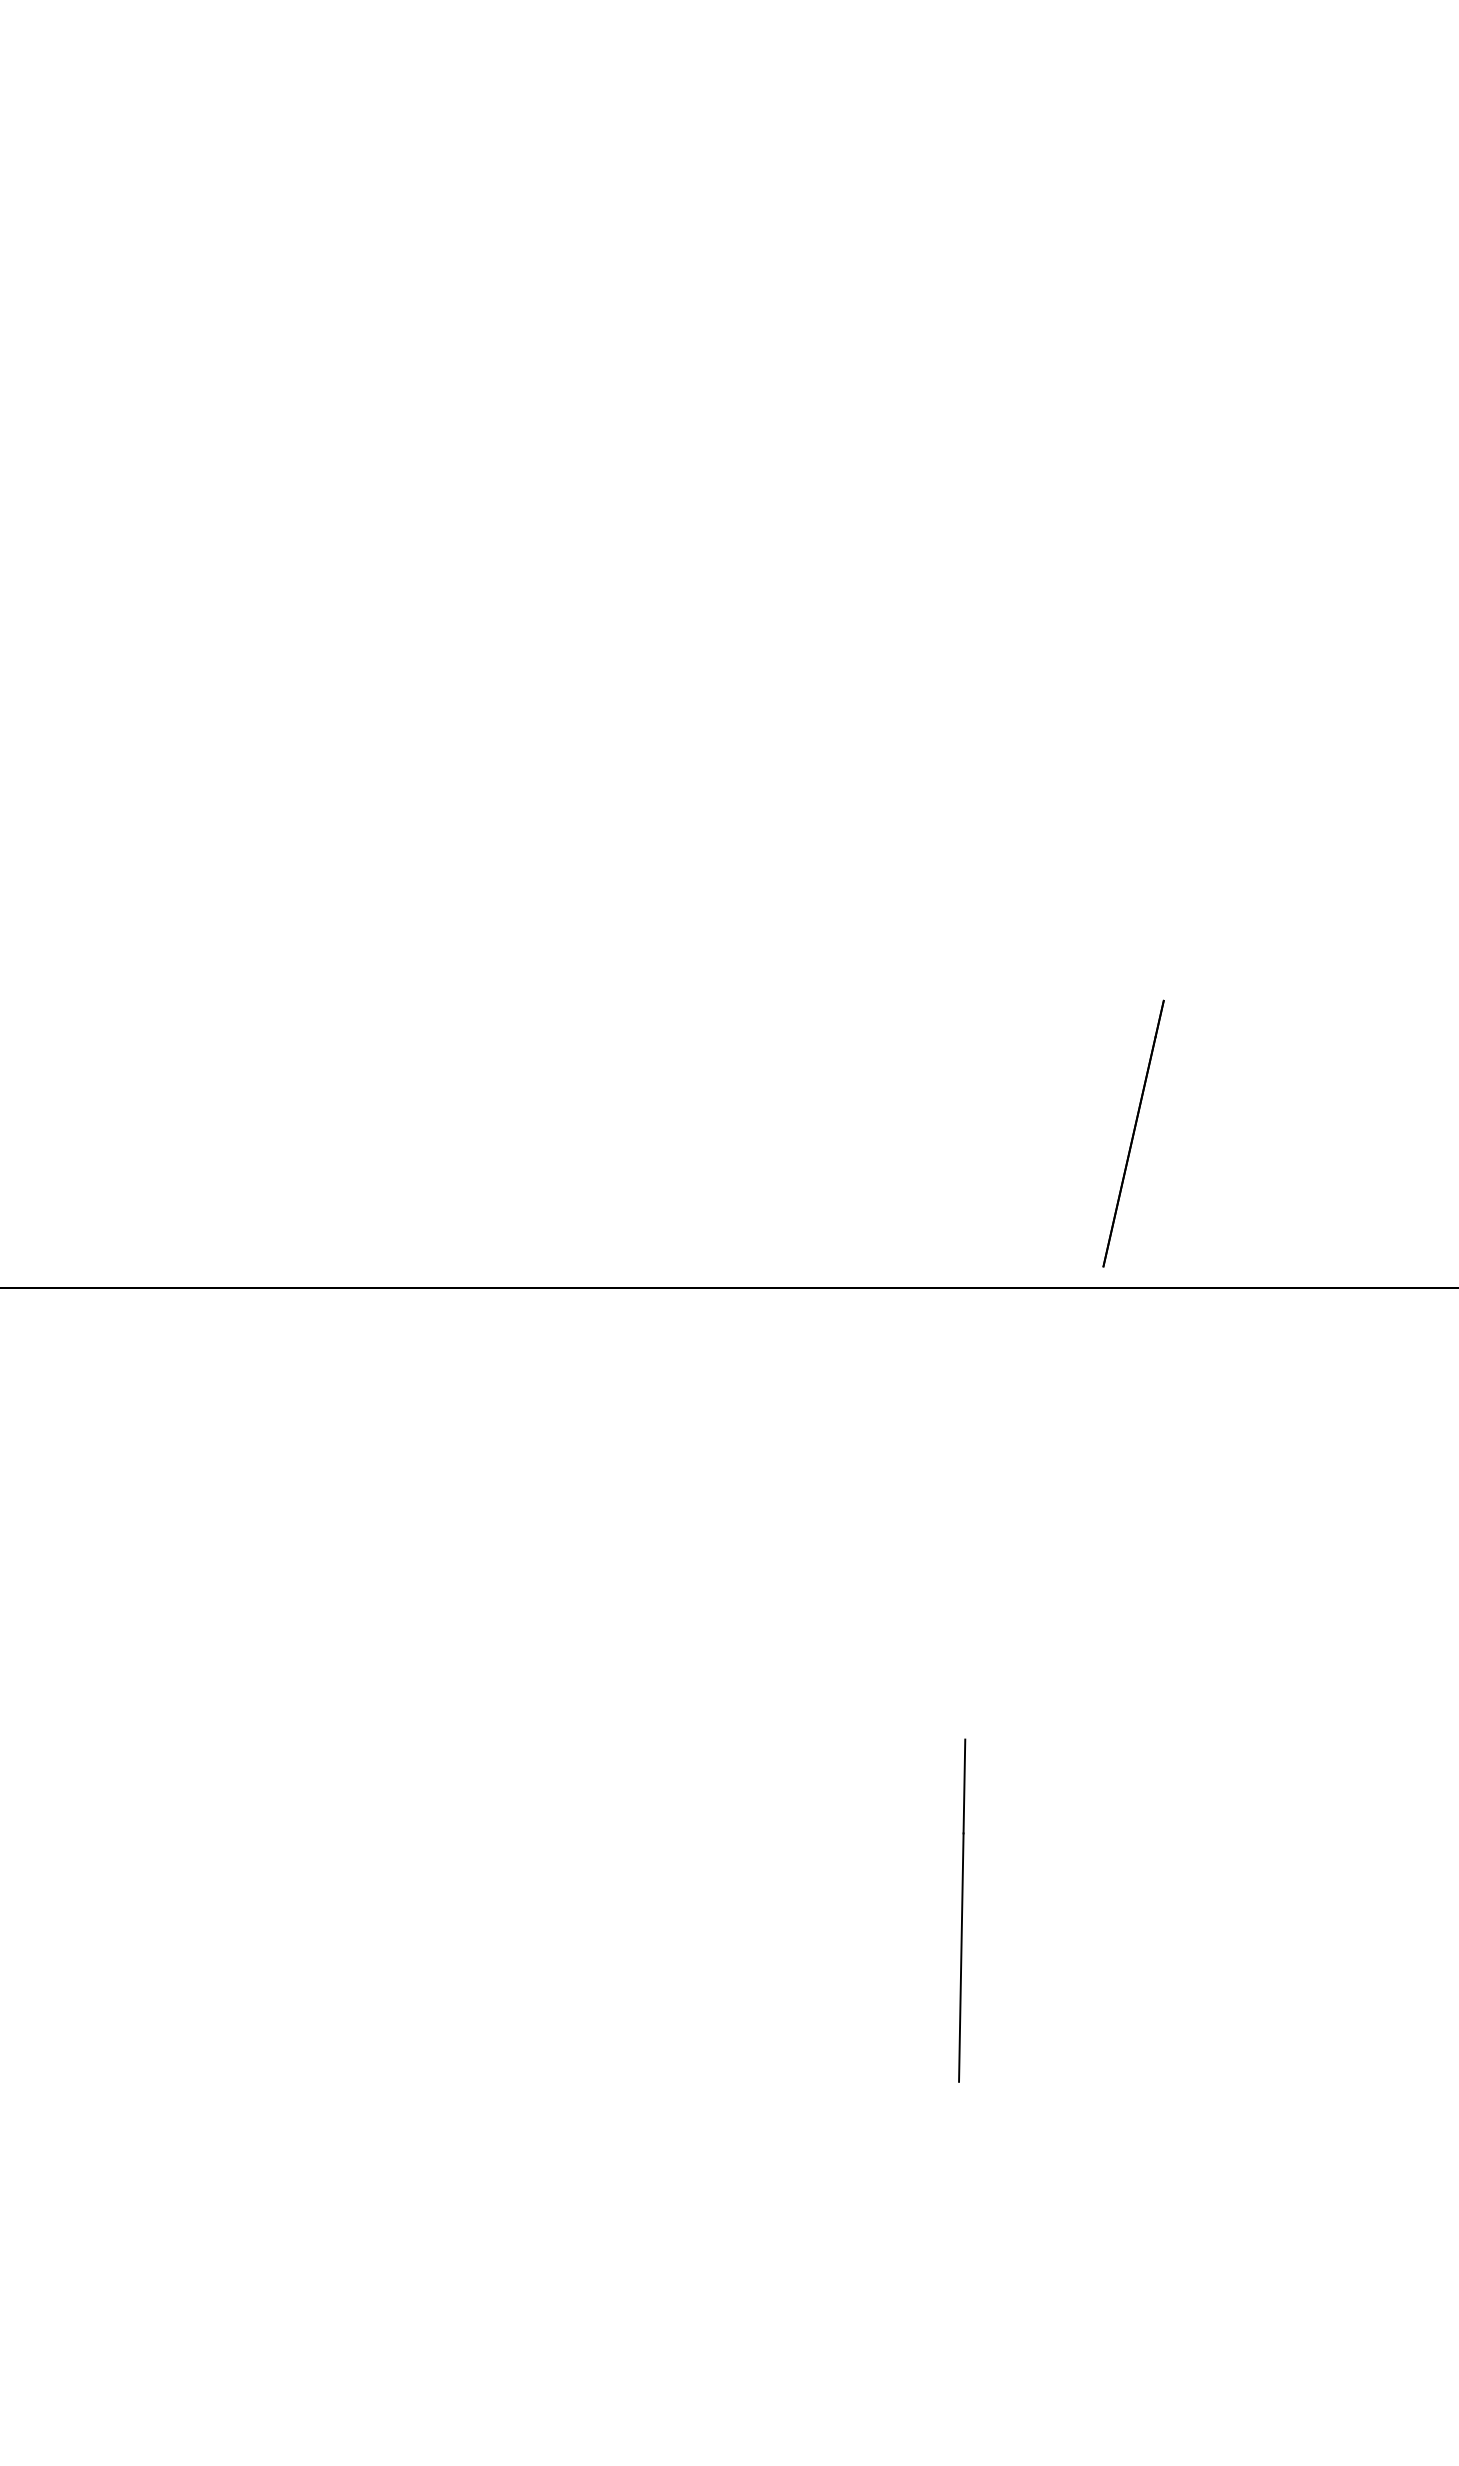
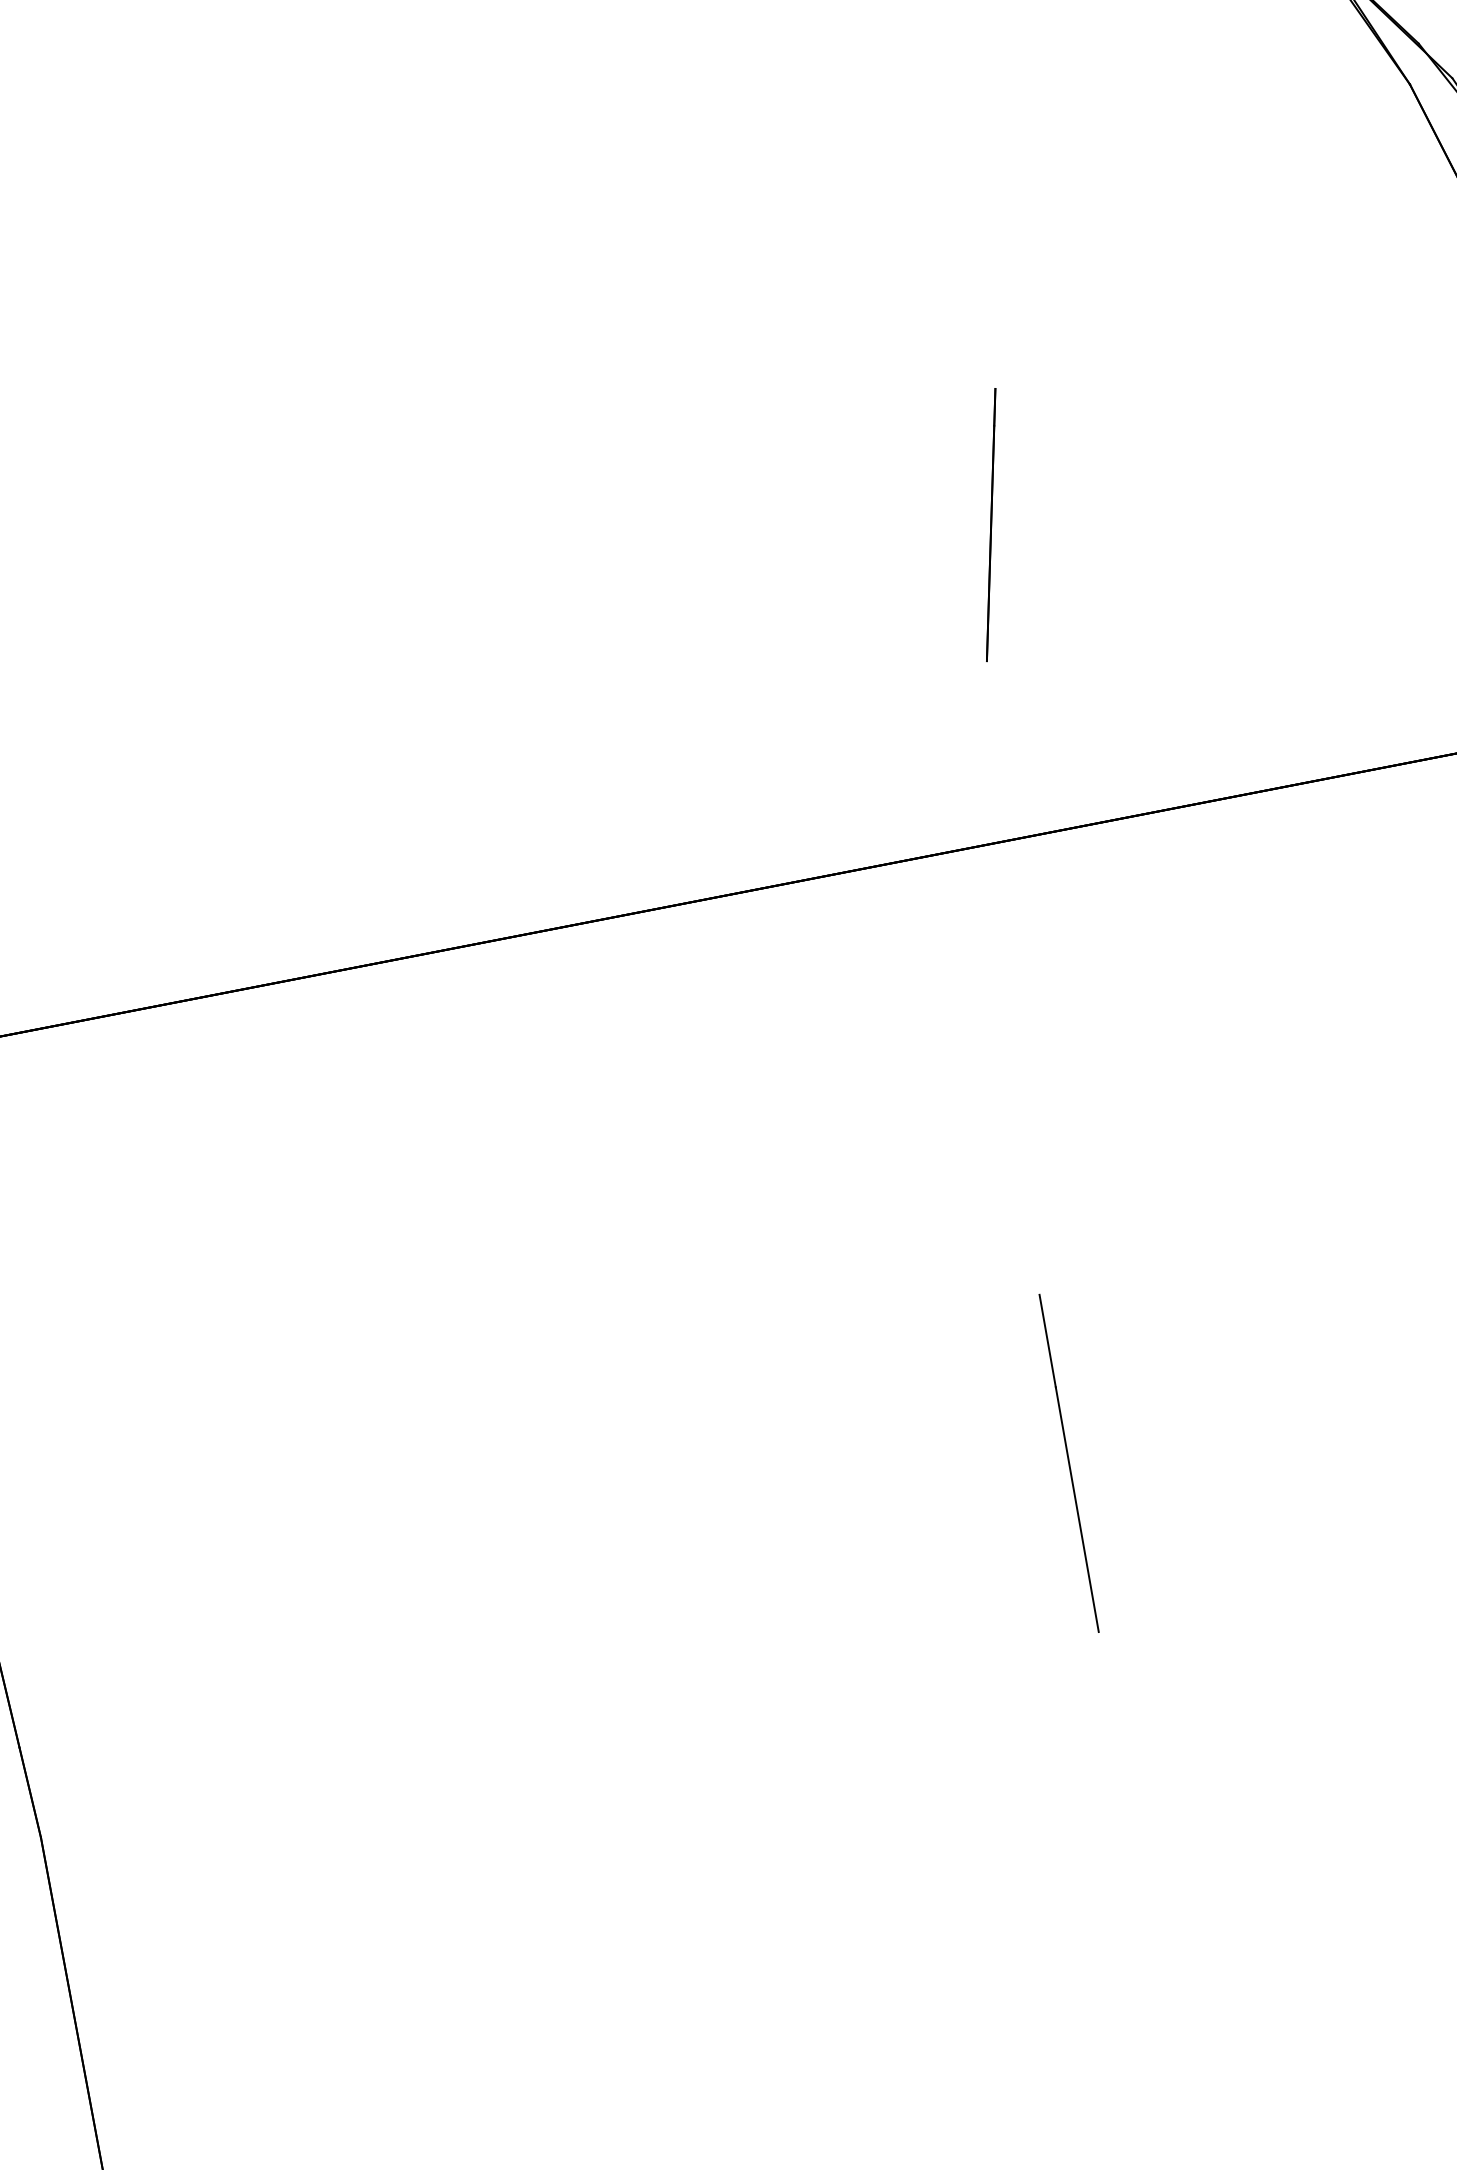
line: (1133, 1133) -> (991, 524), moved

